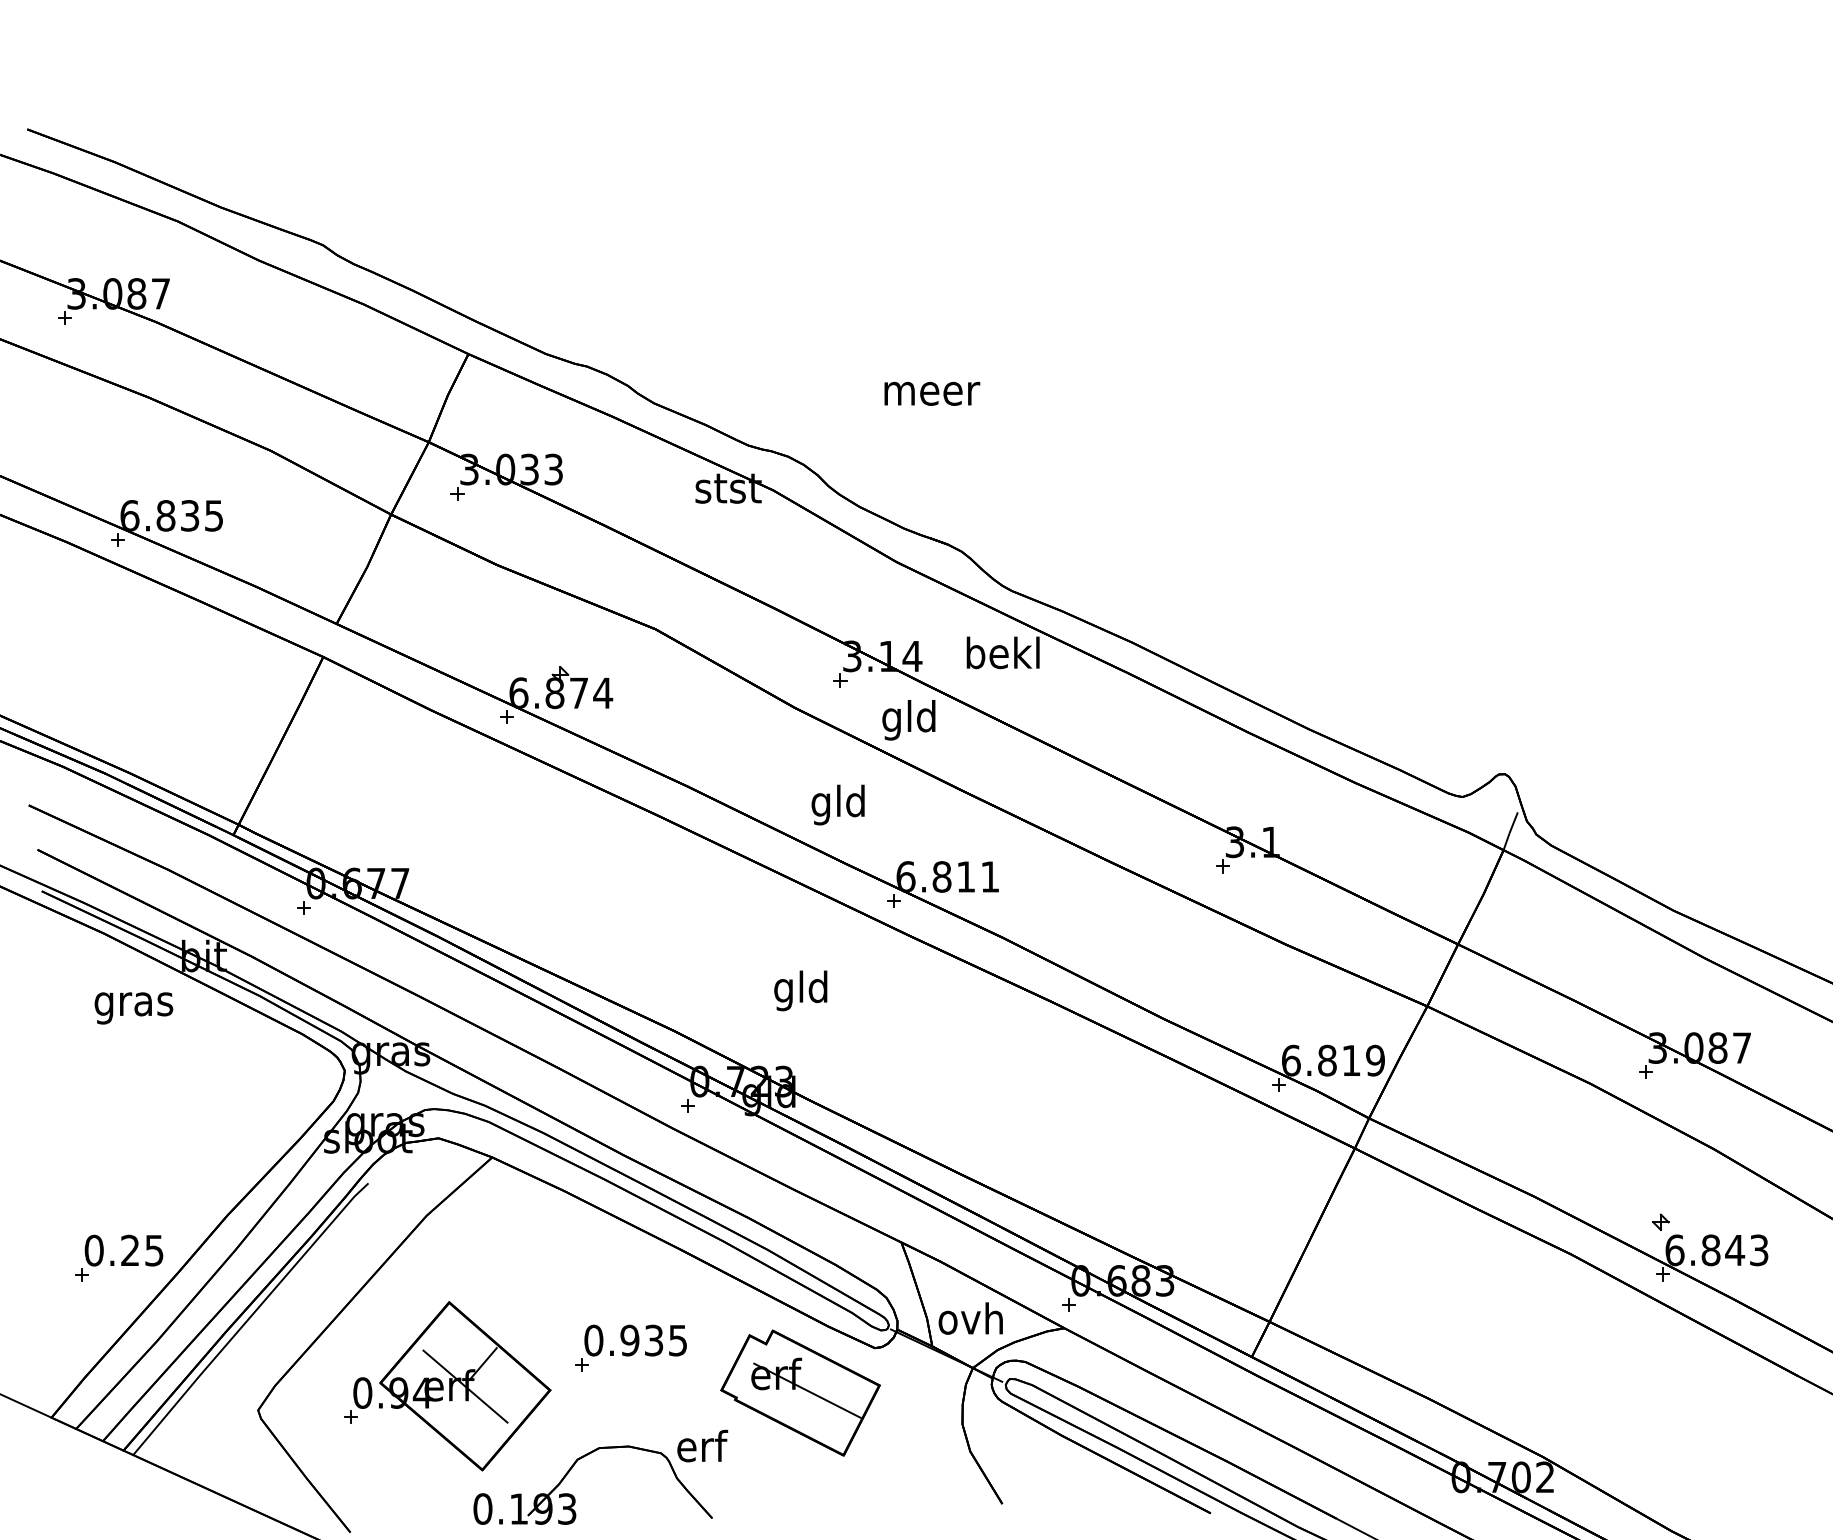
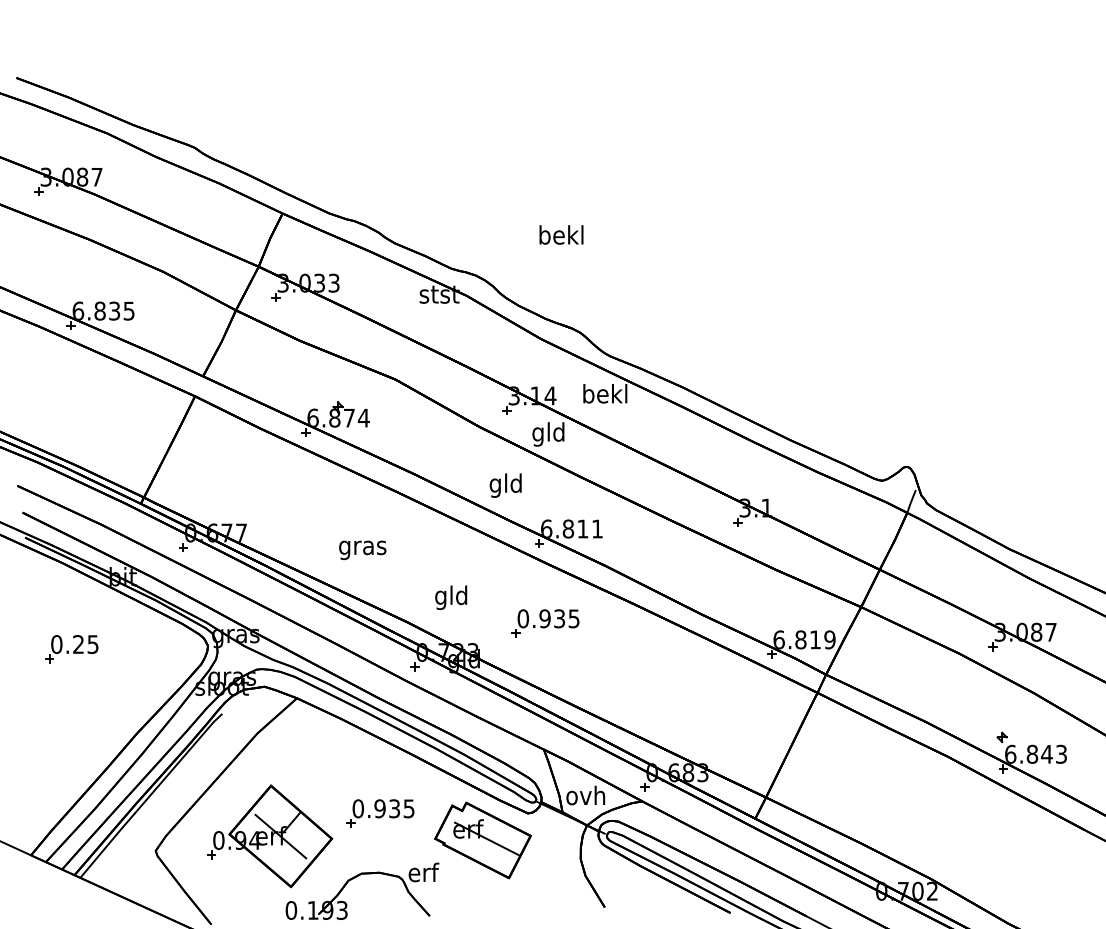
text: (932, 388) -> (562, 234), meer -> bekl
text: (801, 990) -> (451, 597), moved
text: (133, 1008) -> (362, 550), moved
part: (904, 1033) -> (545, 623), added
part: (118, 1258) -> (71, 649), moved

